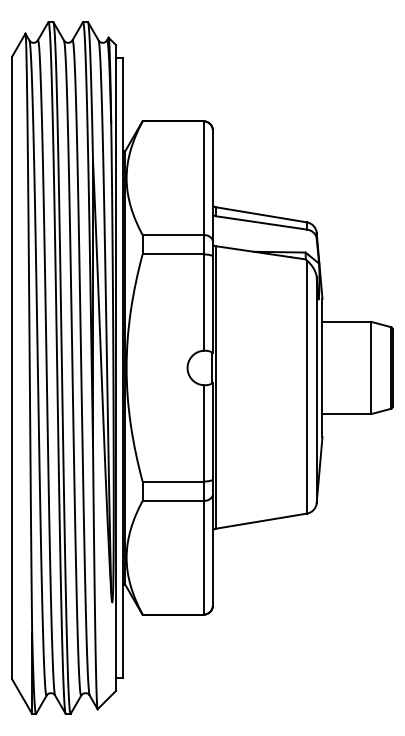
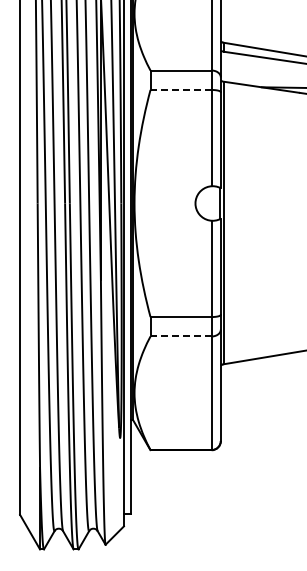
line: (173, 254) -> (181, 90), solid -> dashed
line: (173, 500) -> (181, 336), solid -> dashed

